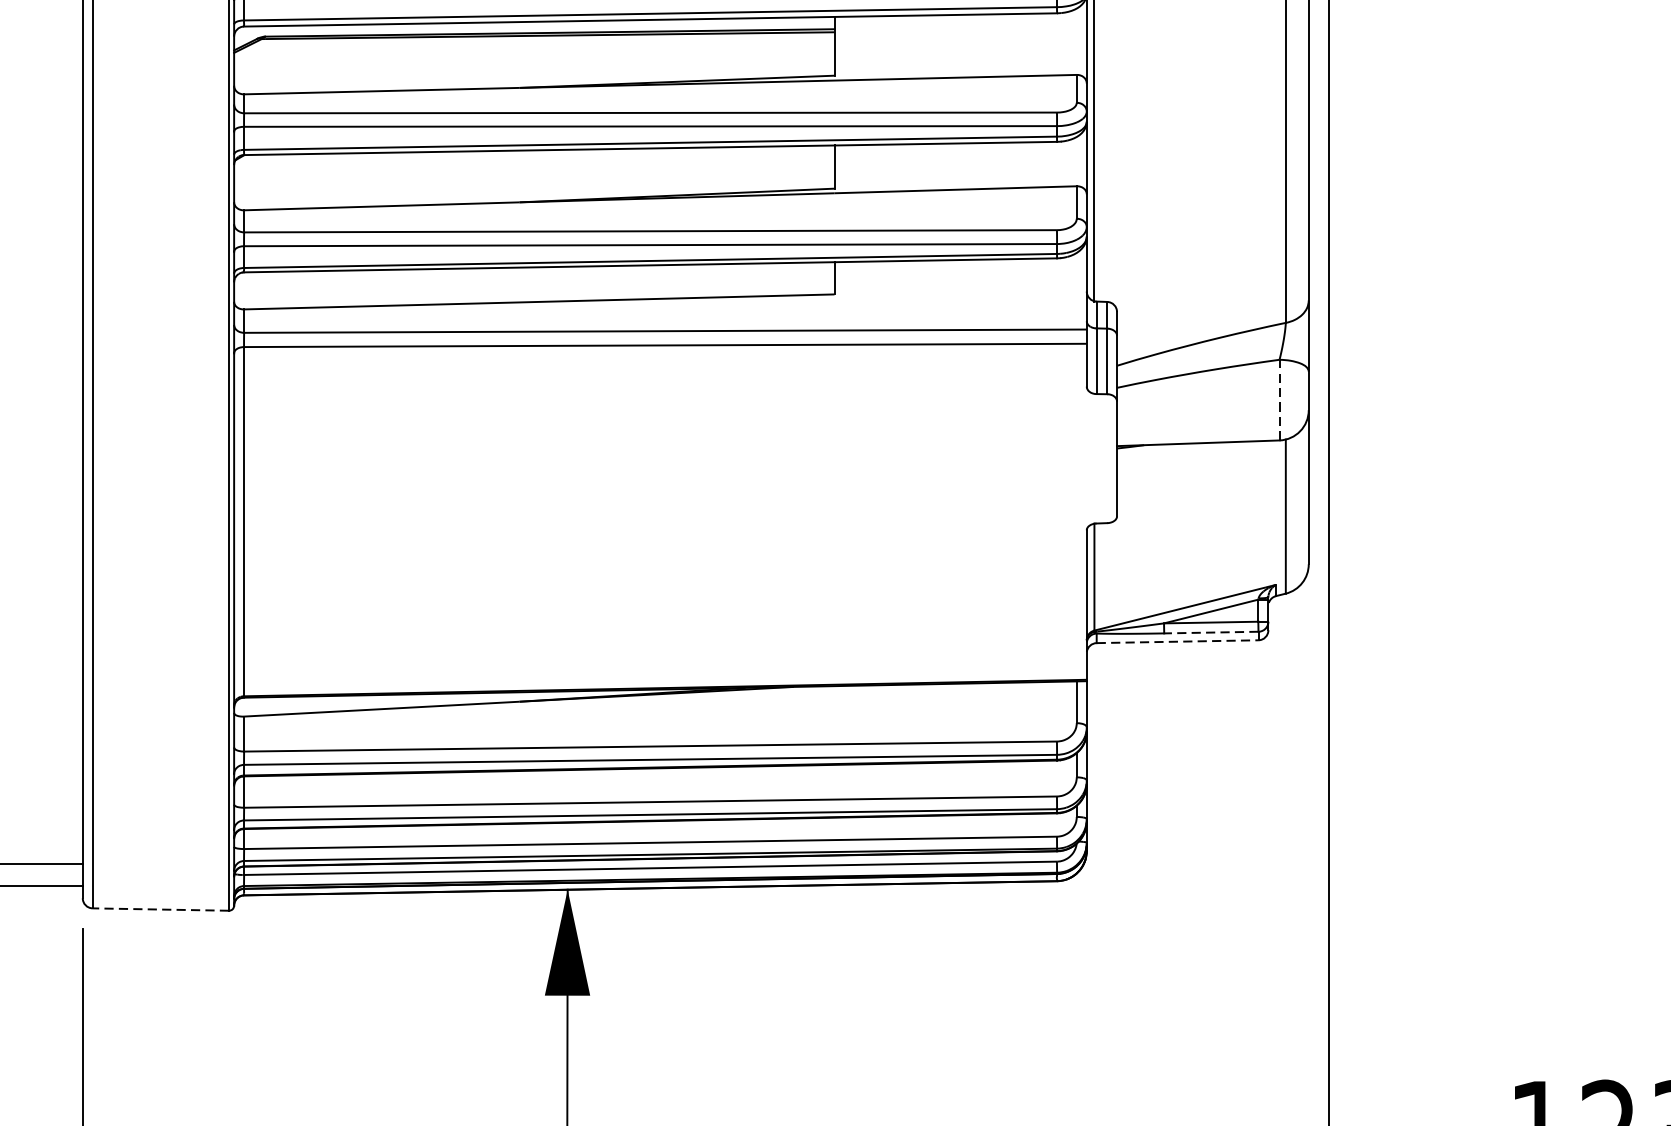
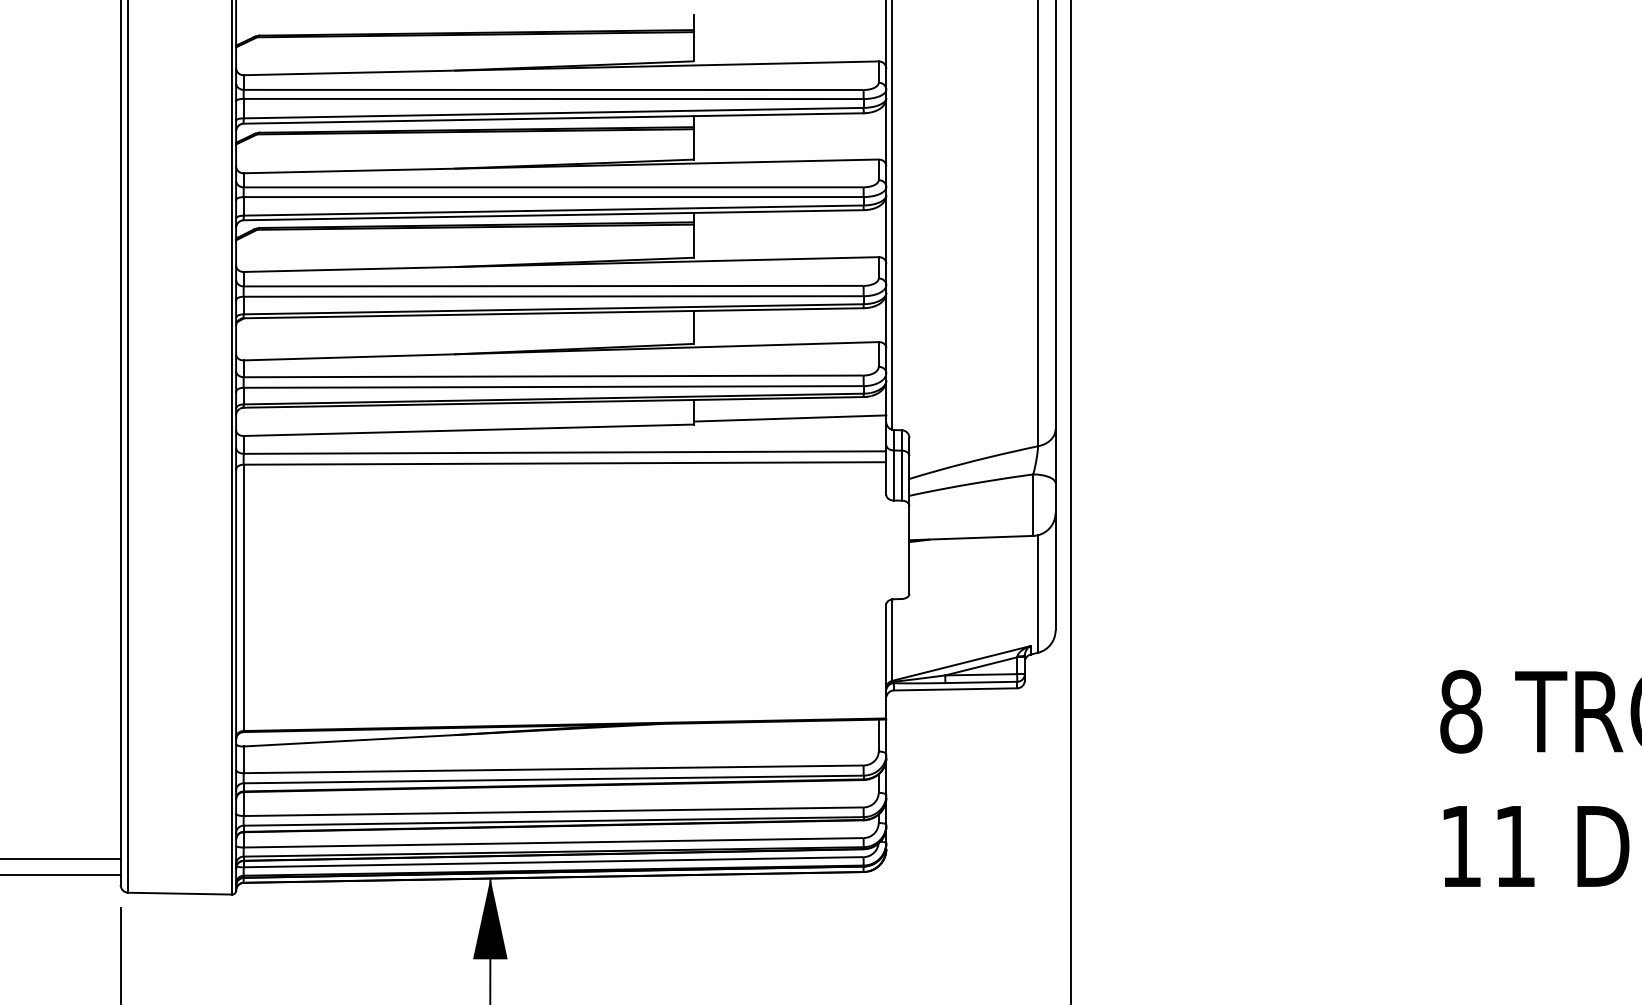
line: (959, 286) -> (789, 418), added
line: (1279, 400) -> (1033, 505), dashed -> solid
line: (1211, 632) -> (981, 682), dashed -> solid
line: (1177, 641) -> (955, 689), dashed -> solid
line: (161, 909) -> (180, 893), dashed -> solid

